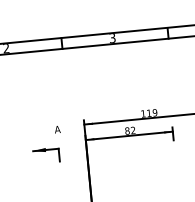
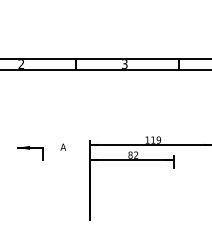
part: (46, 155) -> (30, 153), moved

